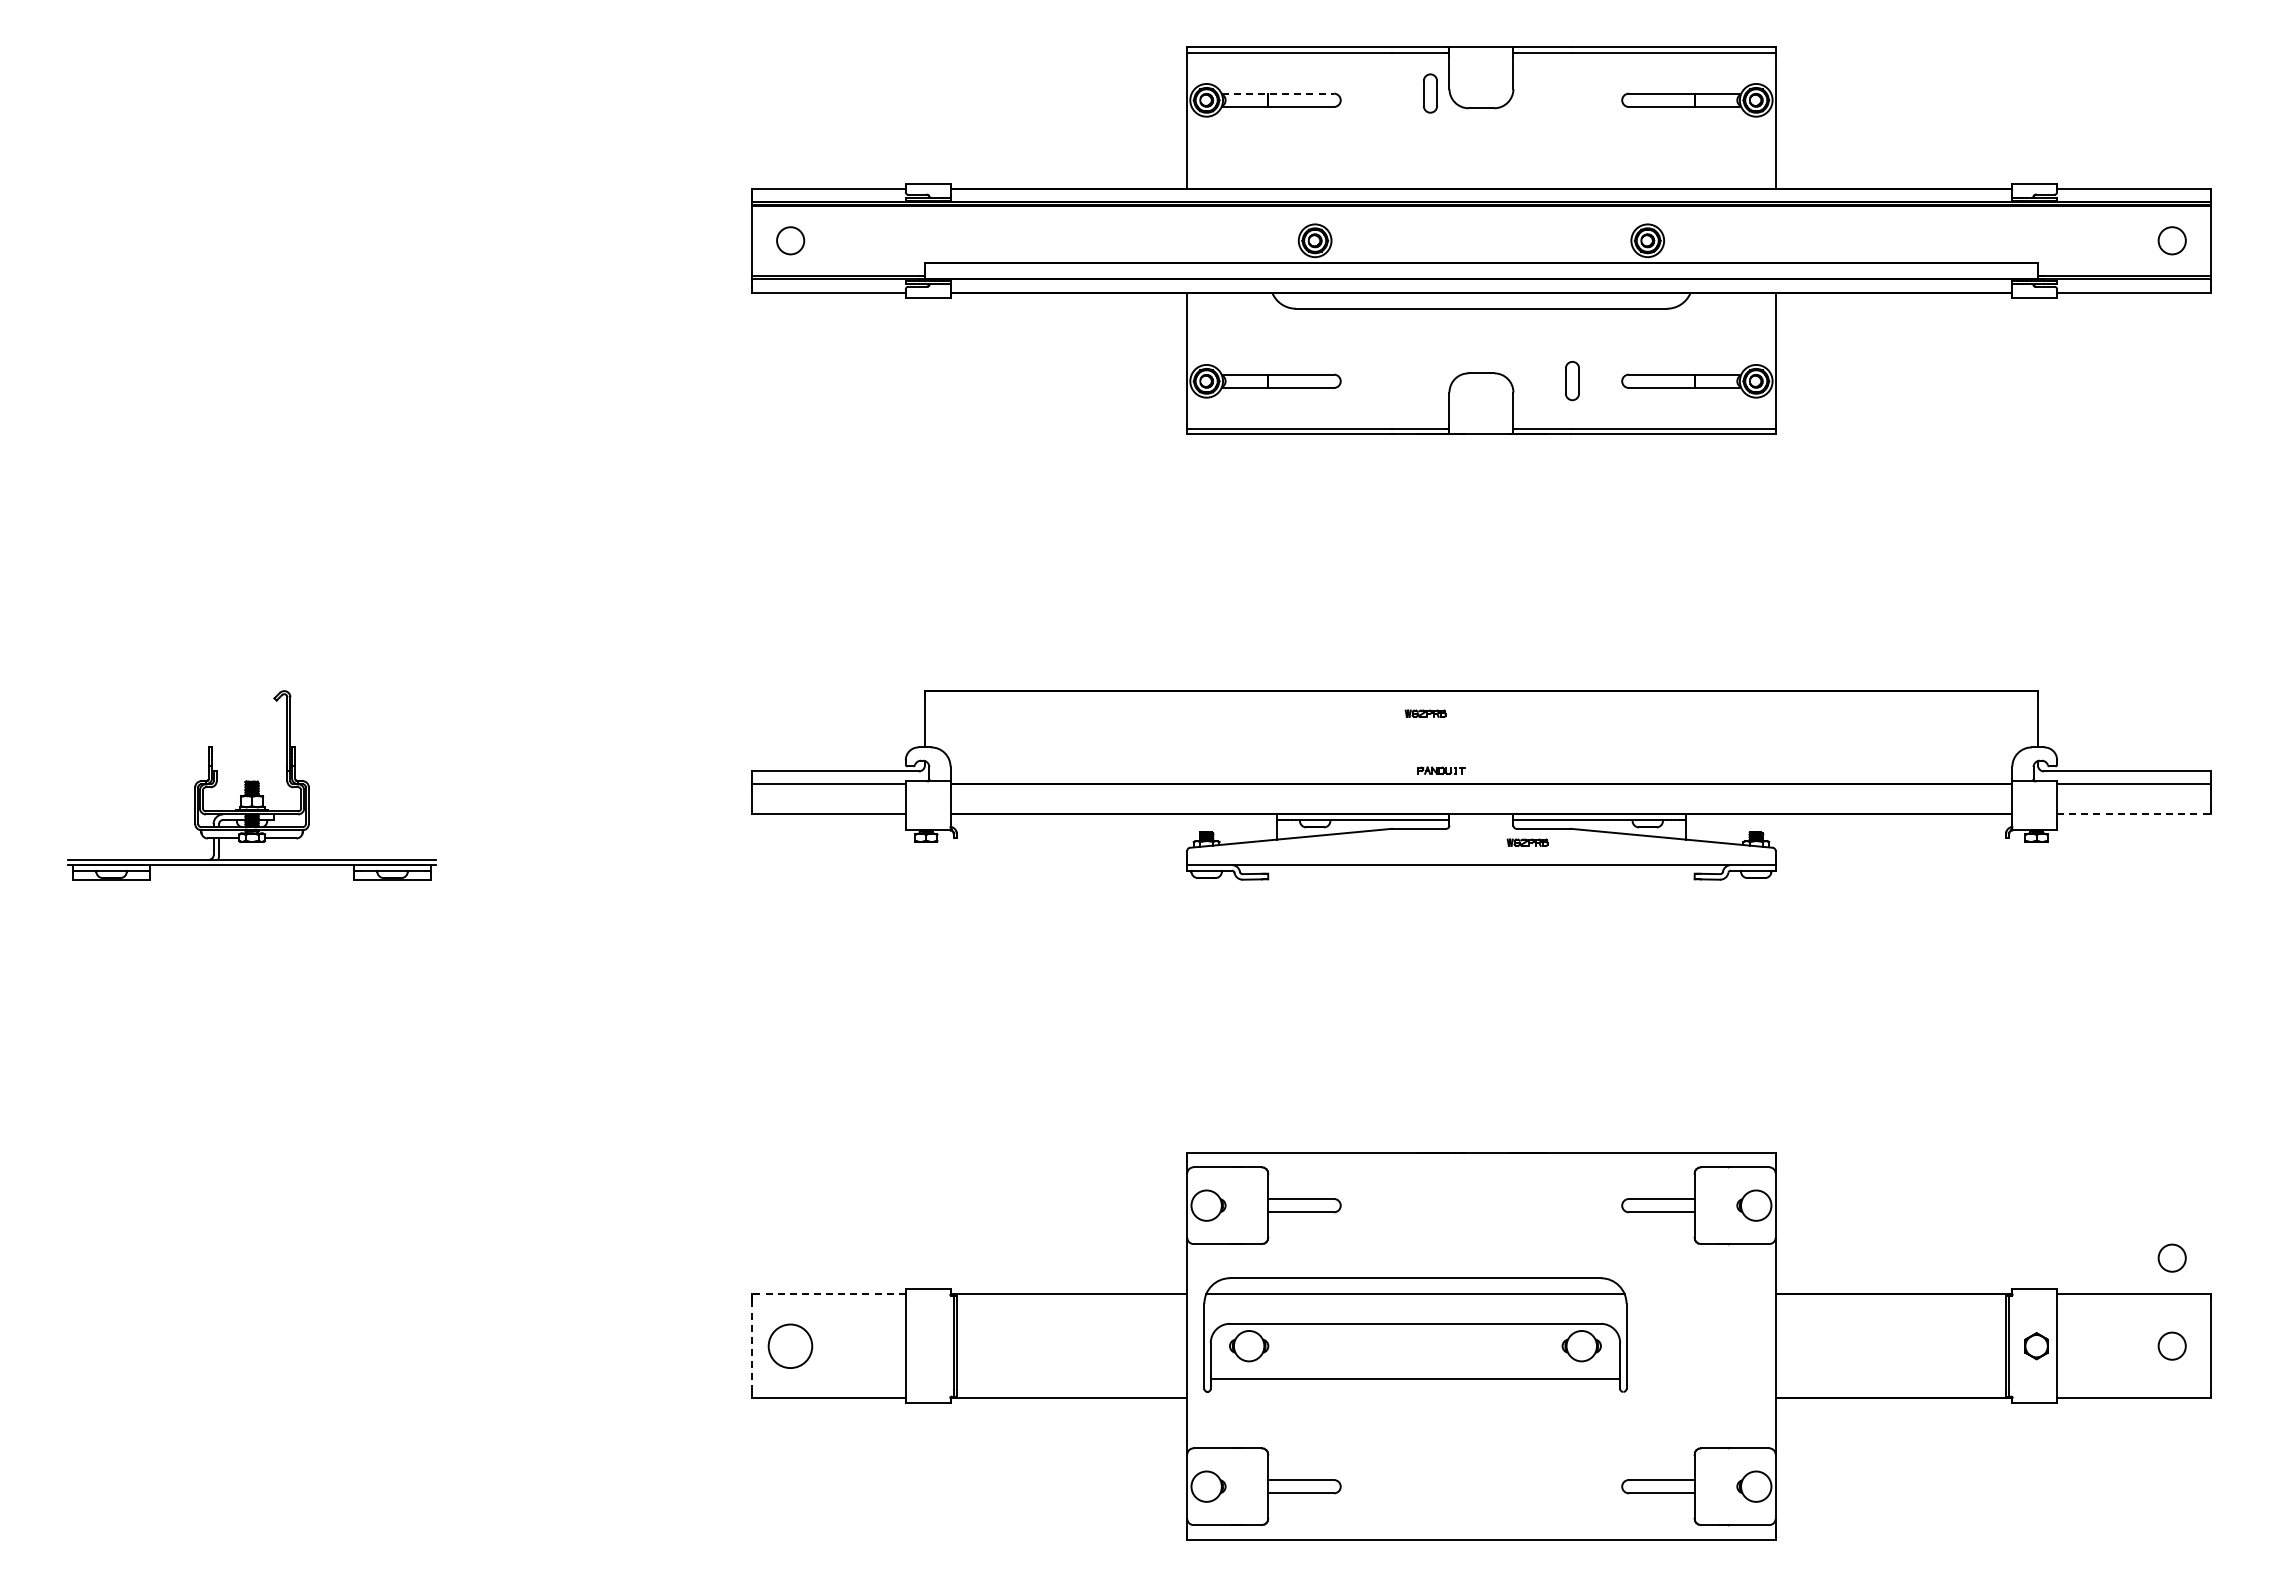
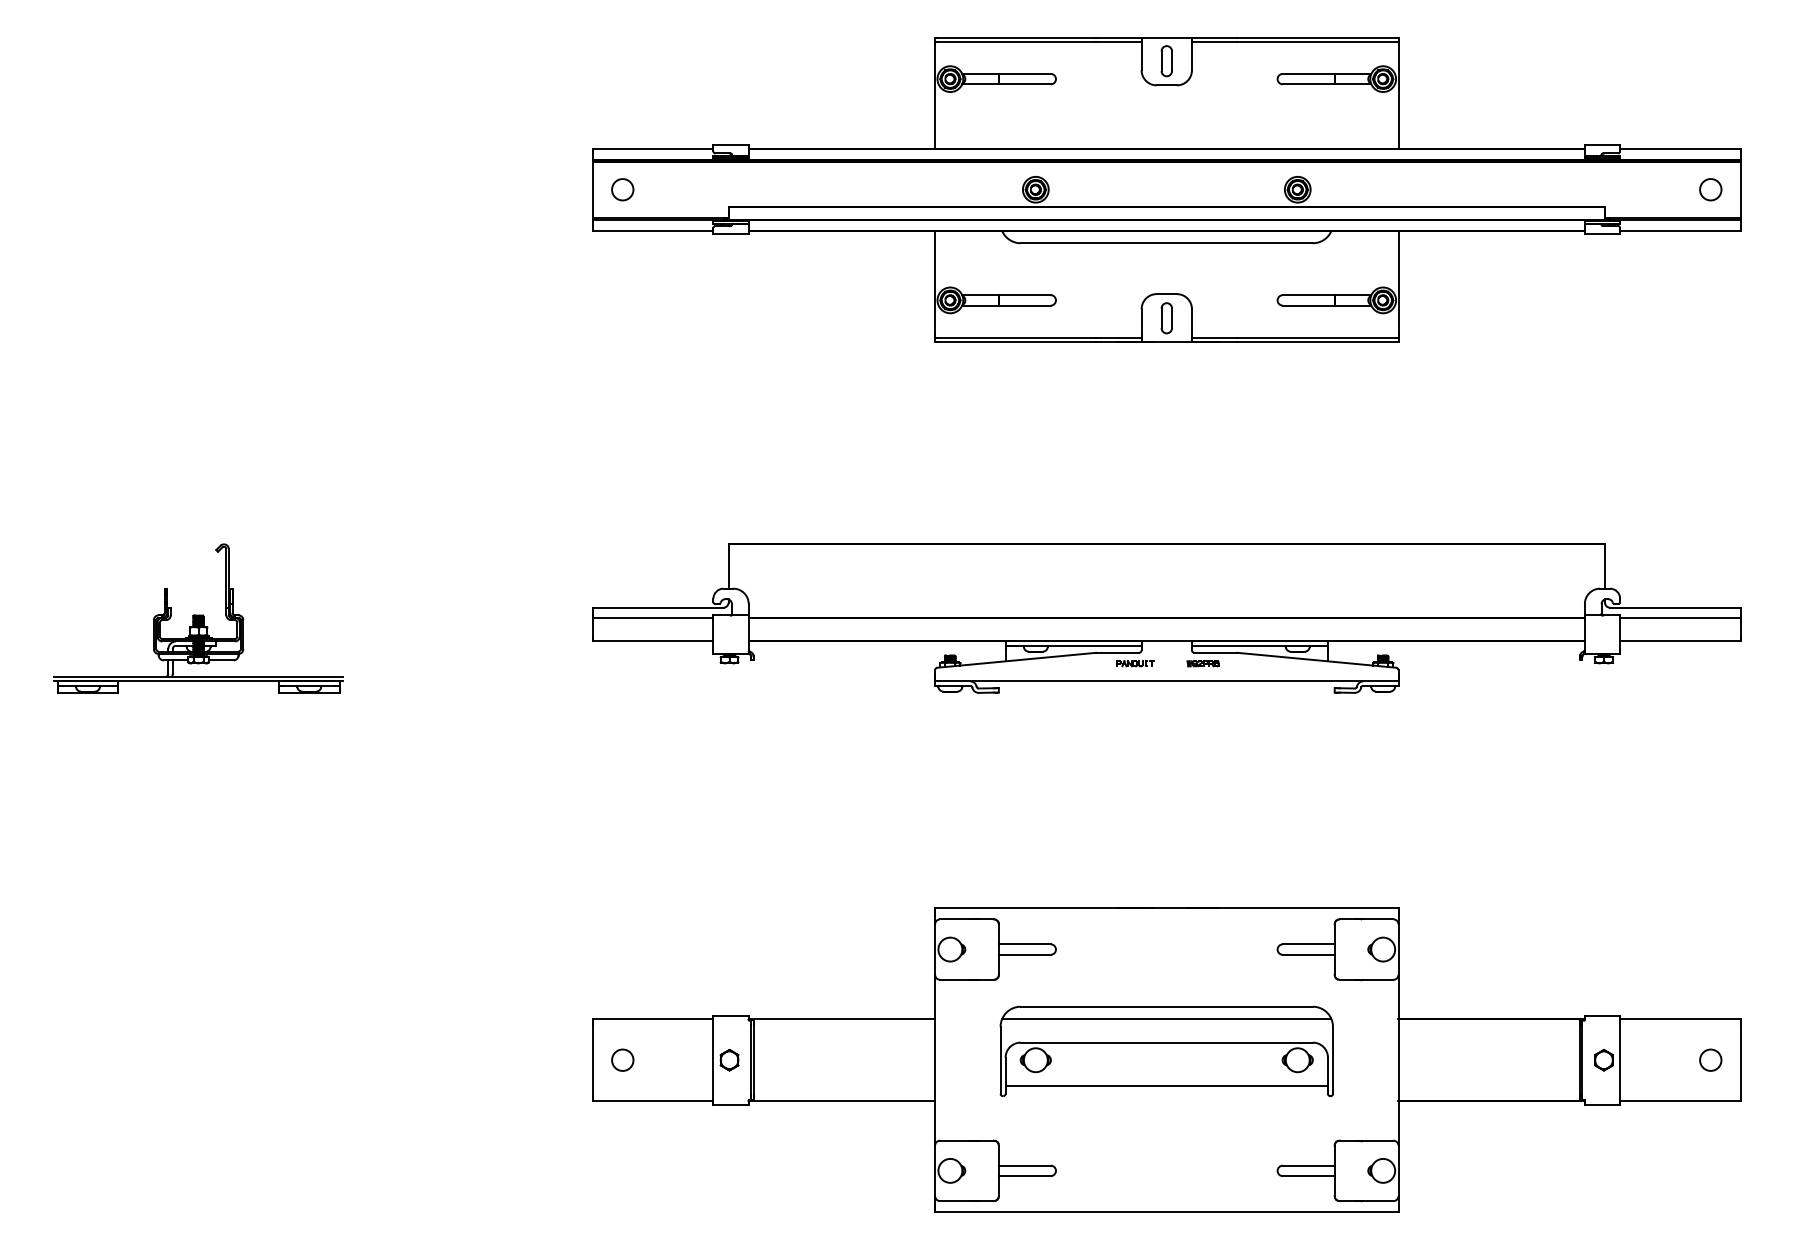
line: (1278, 93) -> (1006, 73), dashed -> solid
part: (1430, 93) -> (1166, 61), moved
part: (1572, 381) -> (1166, 318), moved
part: (1425, 713) -> (1122, 562), removed
part: (1441, 770) -> (1135, 663), moved
line: (2133, 814) -> (1680, 641), dashed -> solid
circle: (2171, 1257) -> (1710, 990), removed
line: (829, 1293) -> (653, 1018), dashed -> solid
part: (1415, 1334) -> (1166, 1051), moved
line: (752, 1345) -> (592, 1059), dashed -> solid
circle: (790, 1345) -> (622, 1059), size x0.62
part: (926, 1346) -> (729, 1060), added

